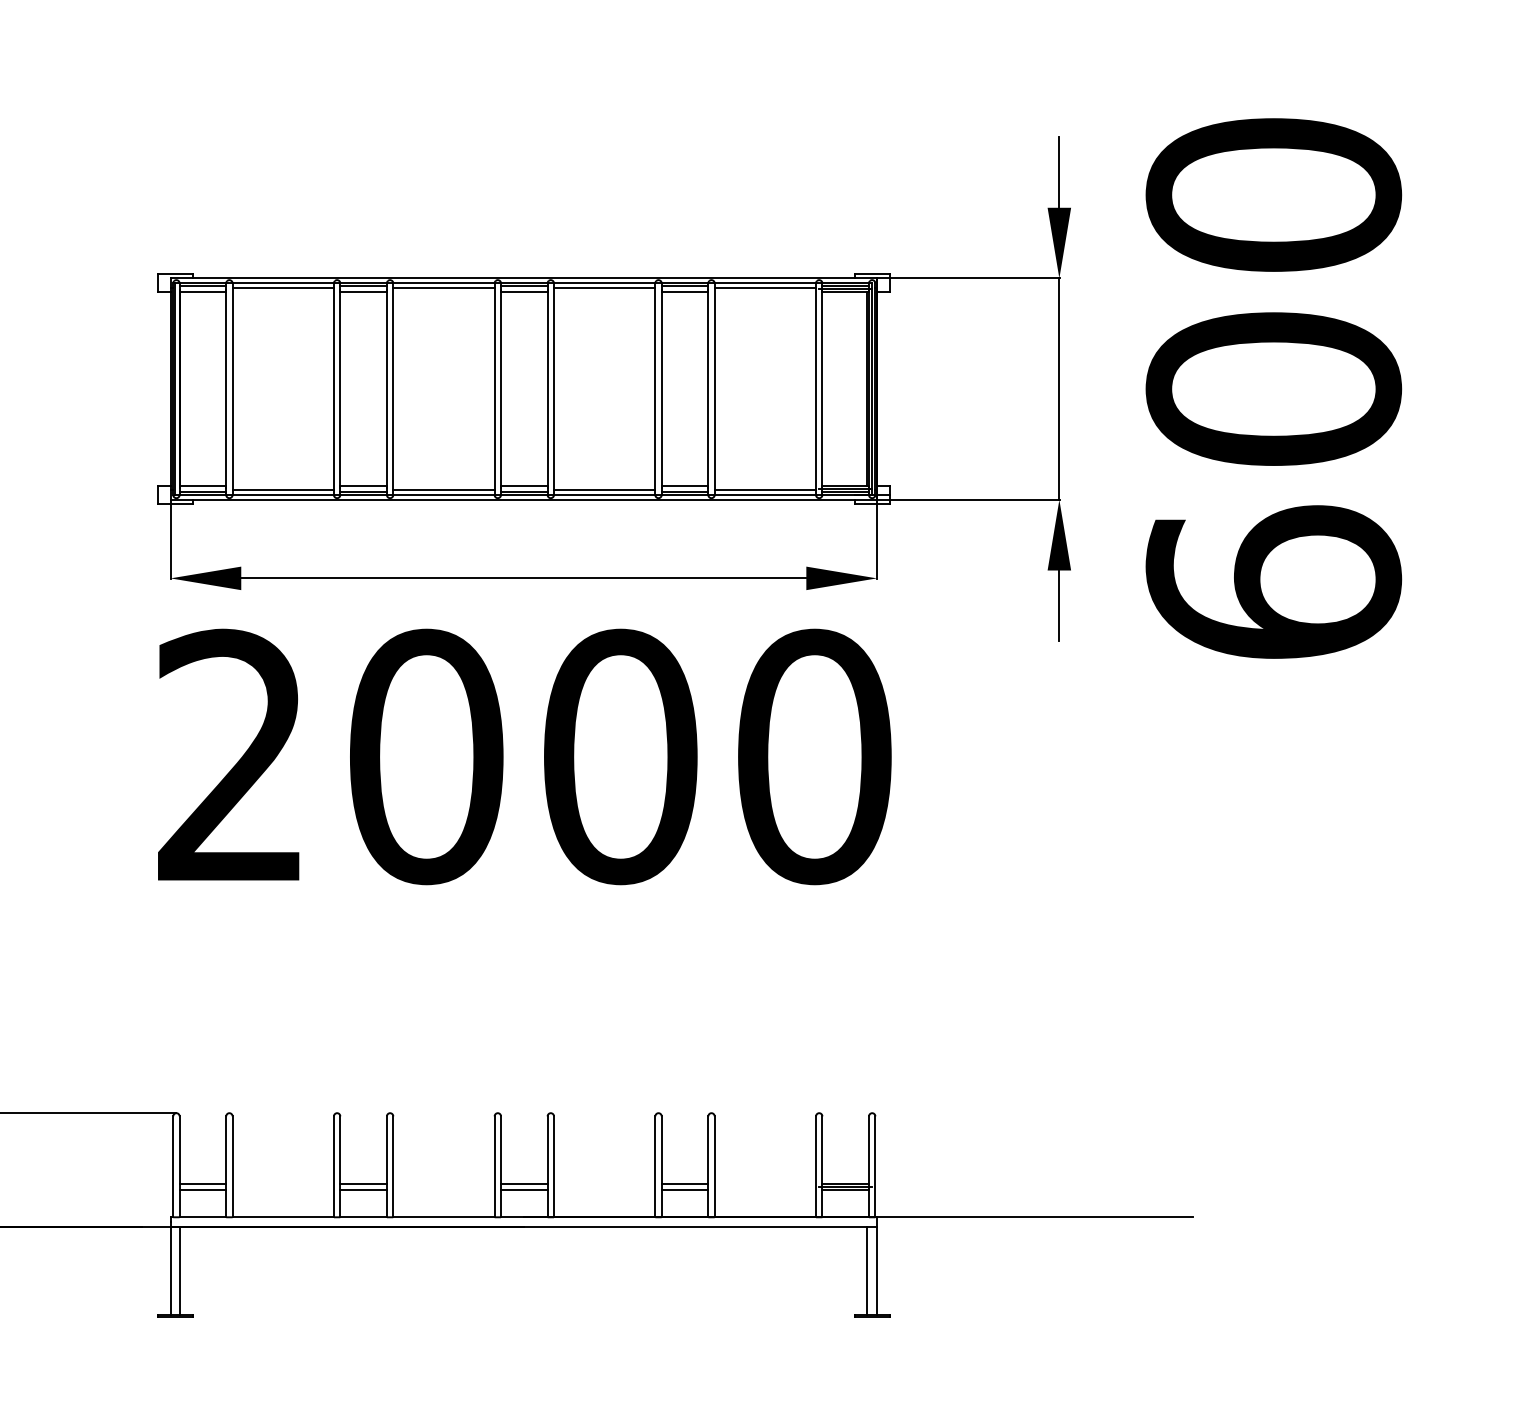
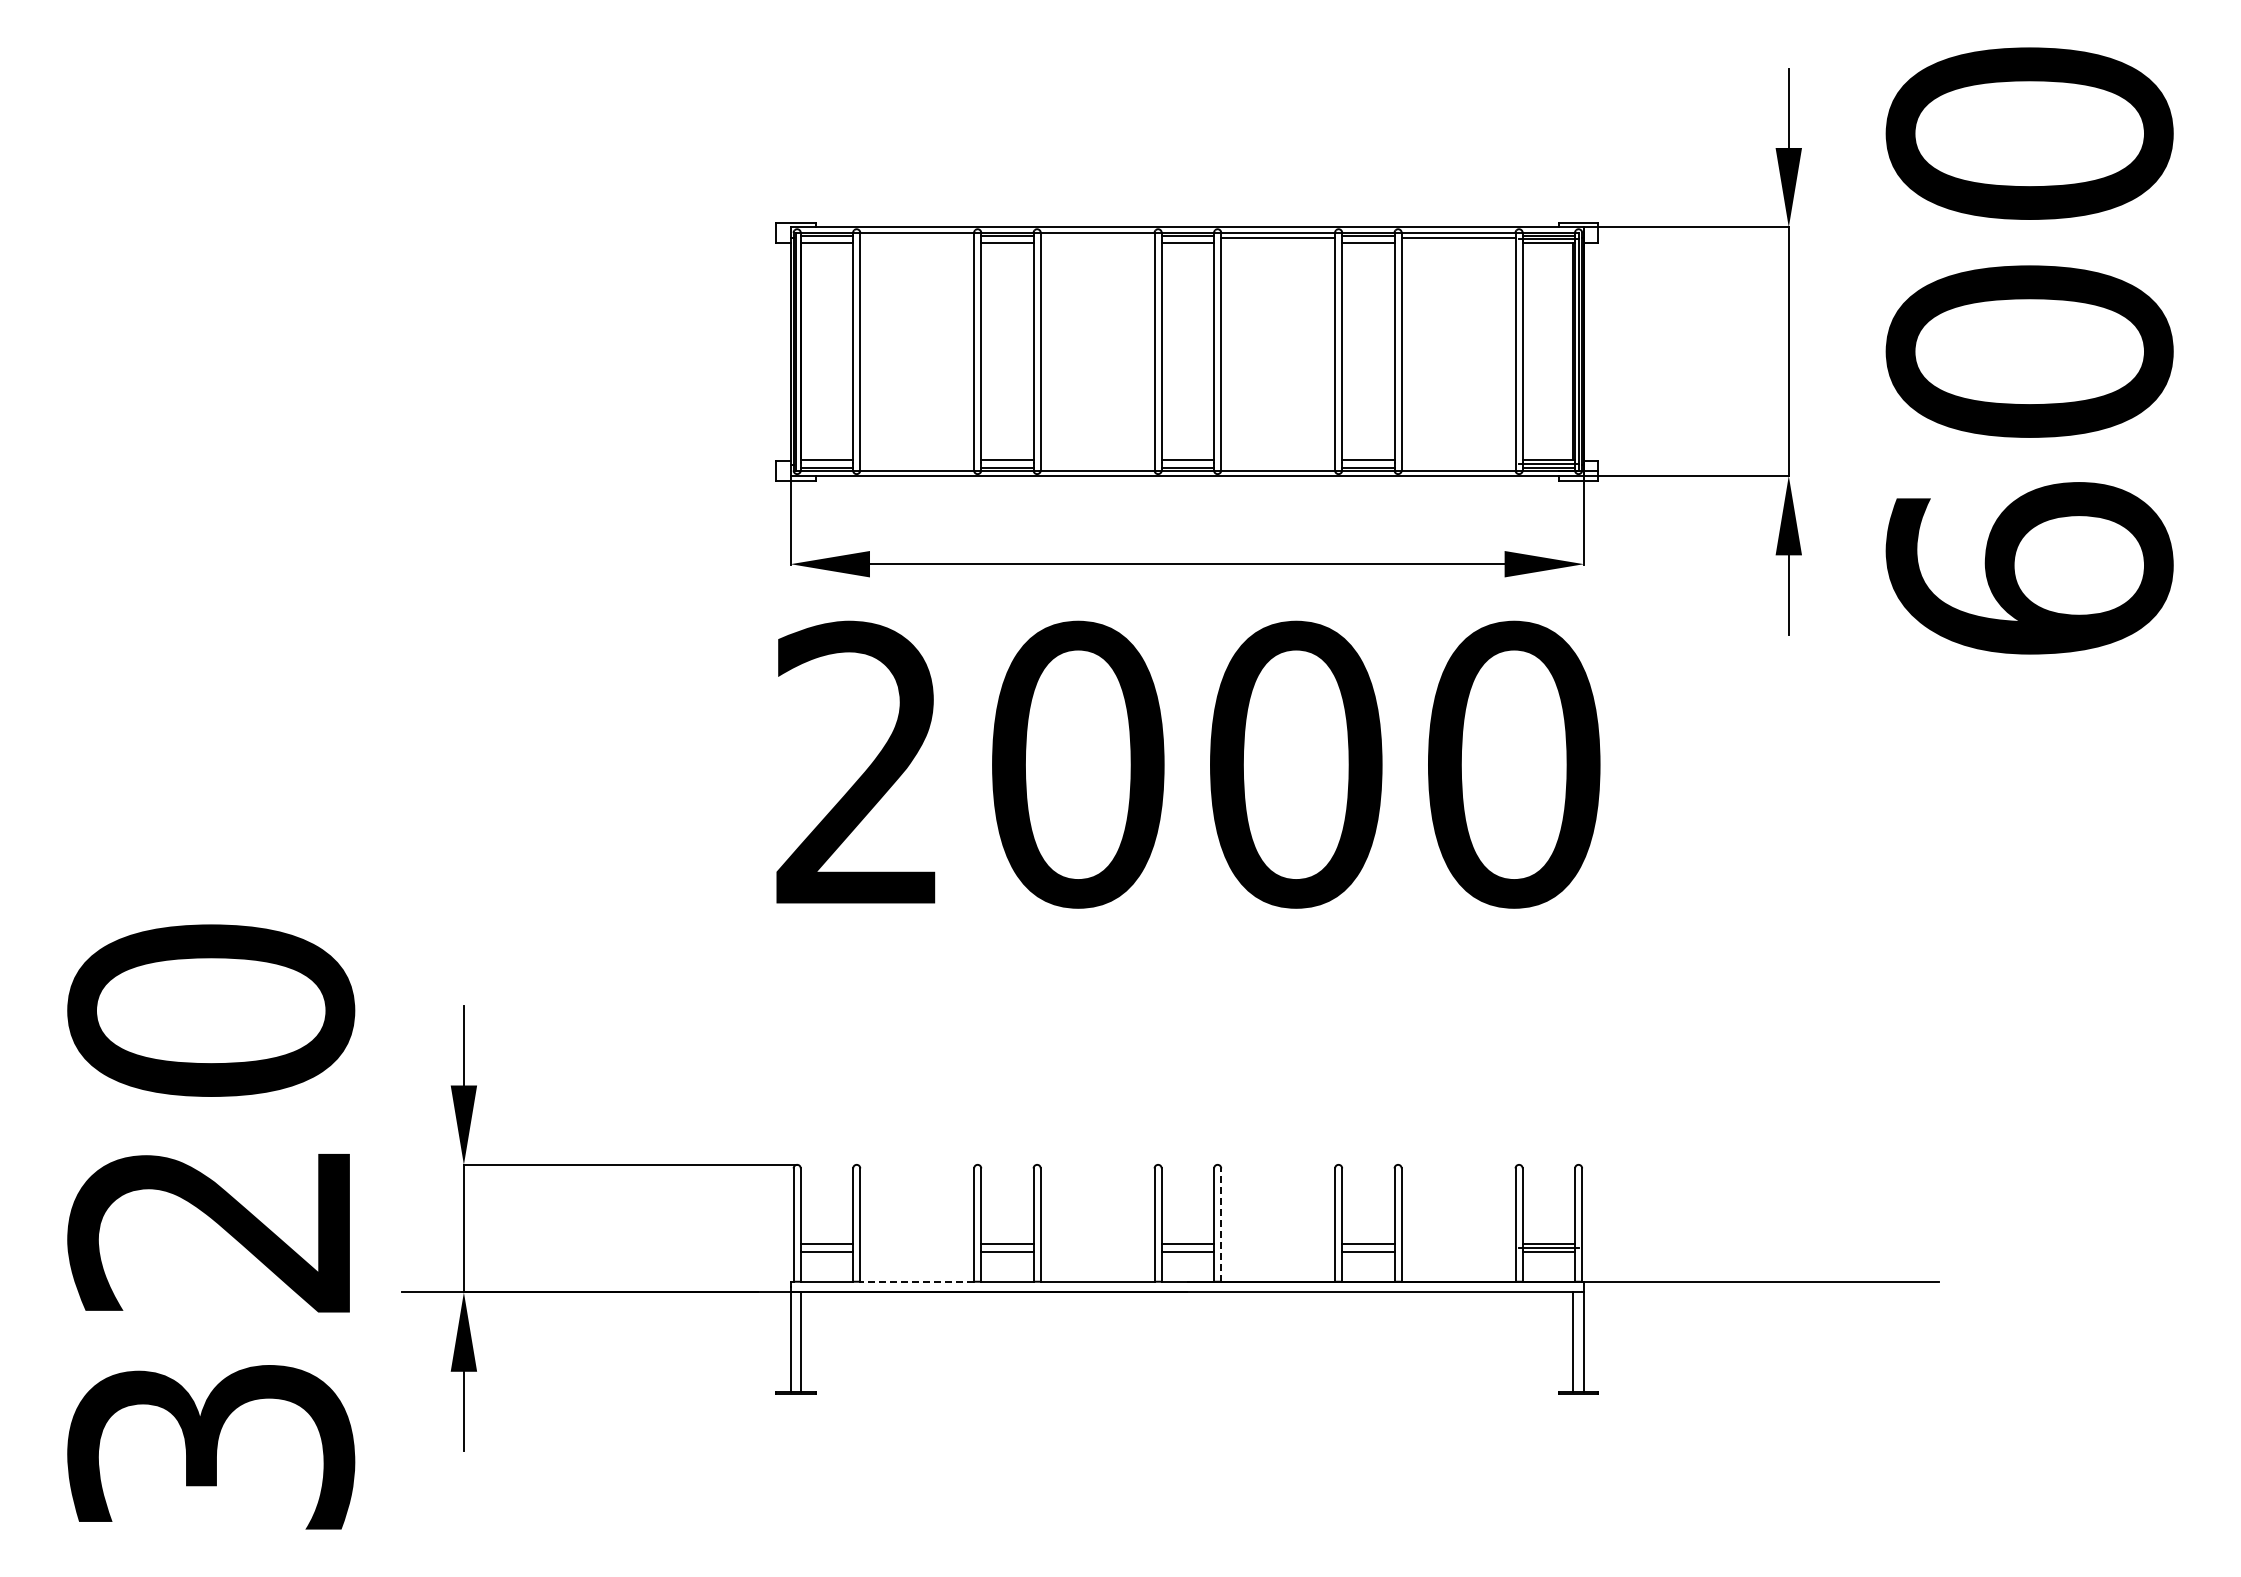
line: (283, 288) -> (917, 238), removed
line: (443, 288) -> (1097, 238), removed
line: (283, 490) -> (917, 465), removed
line: (443, 490) -> (1097, 465), removed
line: (604, 490) -> (1278, 465), removed
line: (765, 490) -> (1458, 465), removed
line: (554, 1167) -> (1221, 1225), solid -> dashed
line: (283, 1217) -> (917, 1281), solid -> dashed

